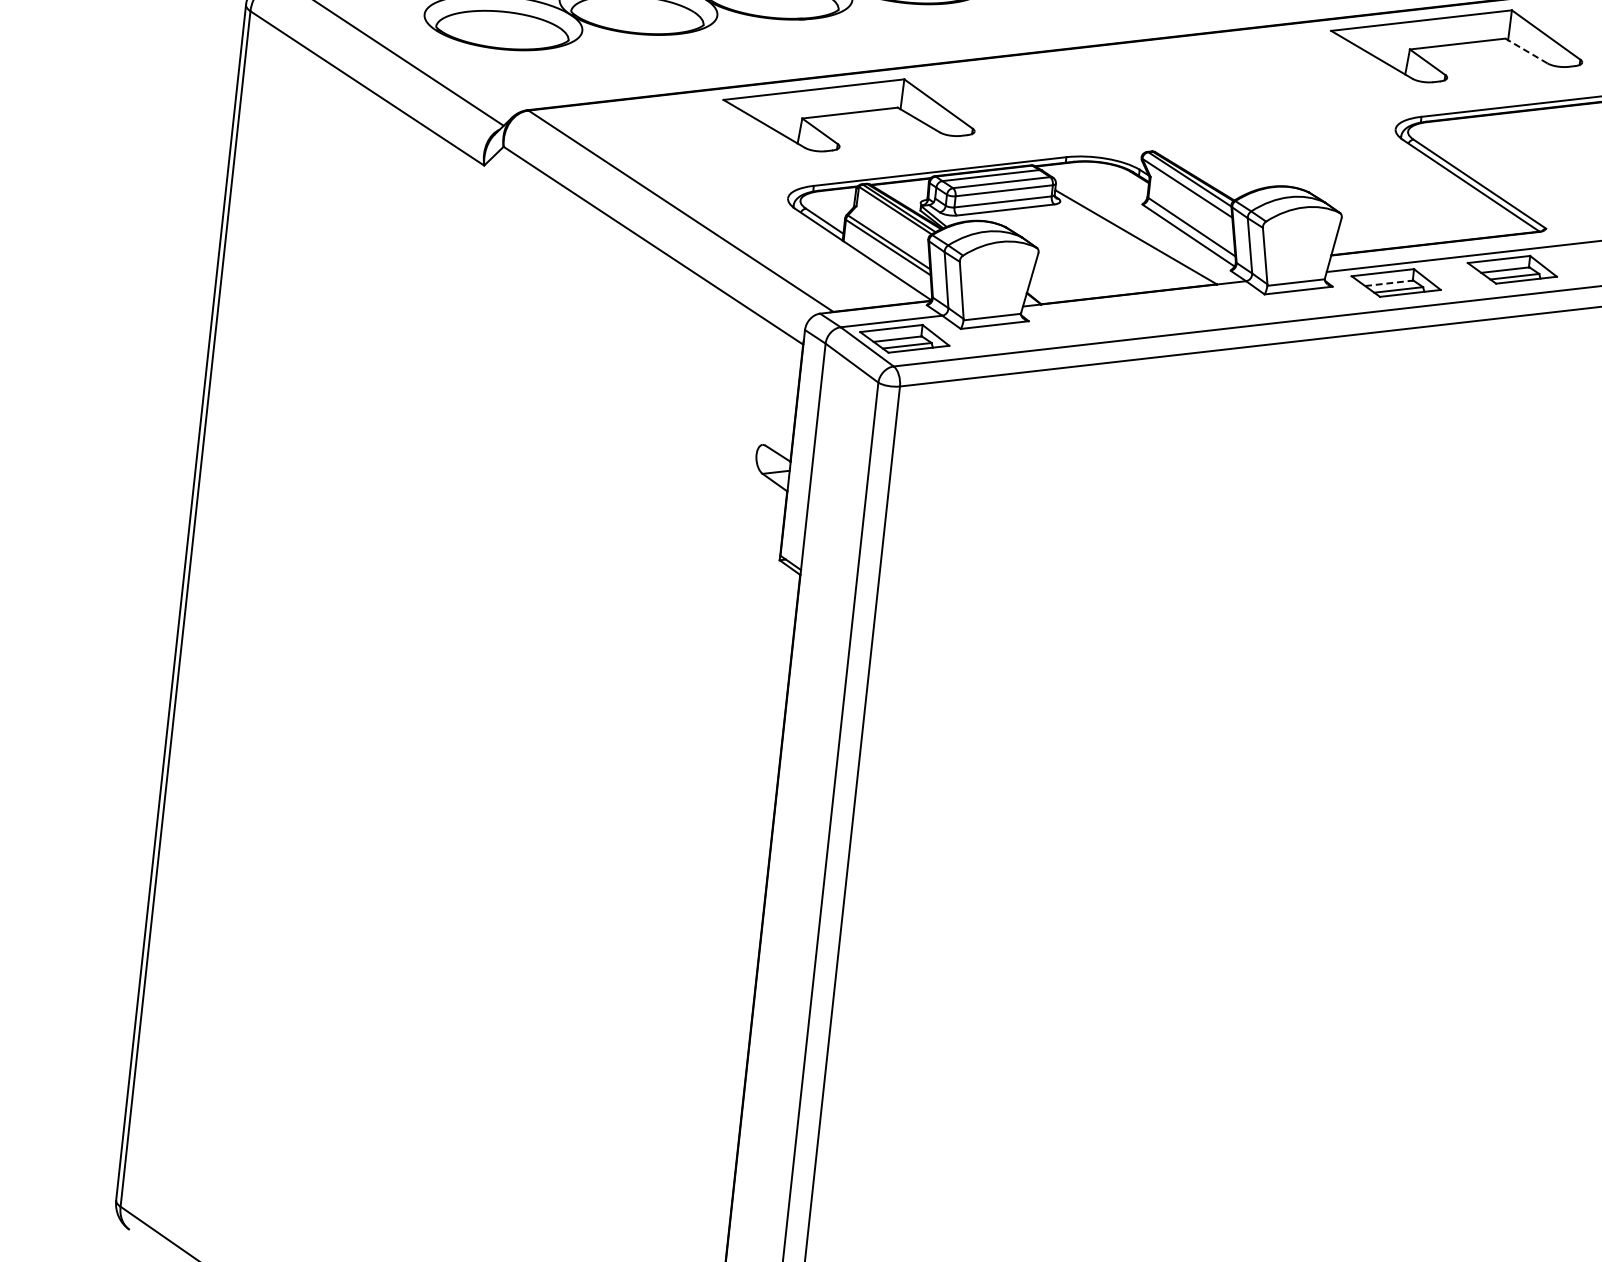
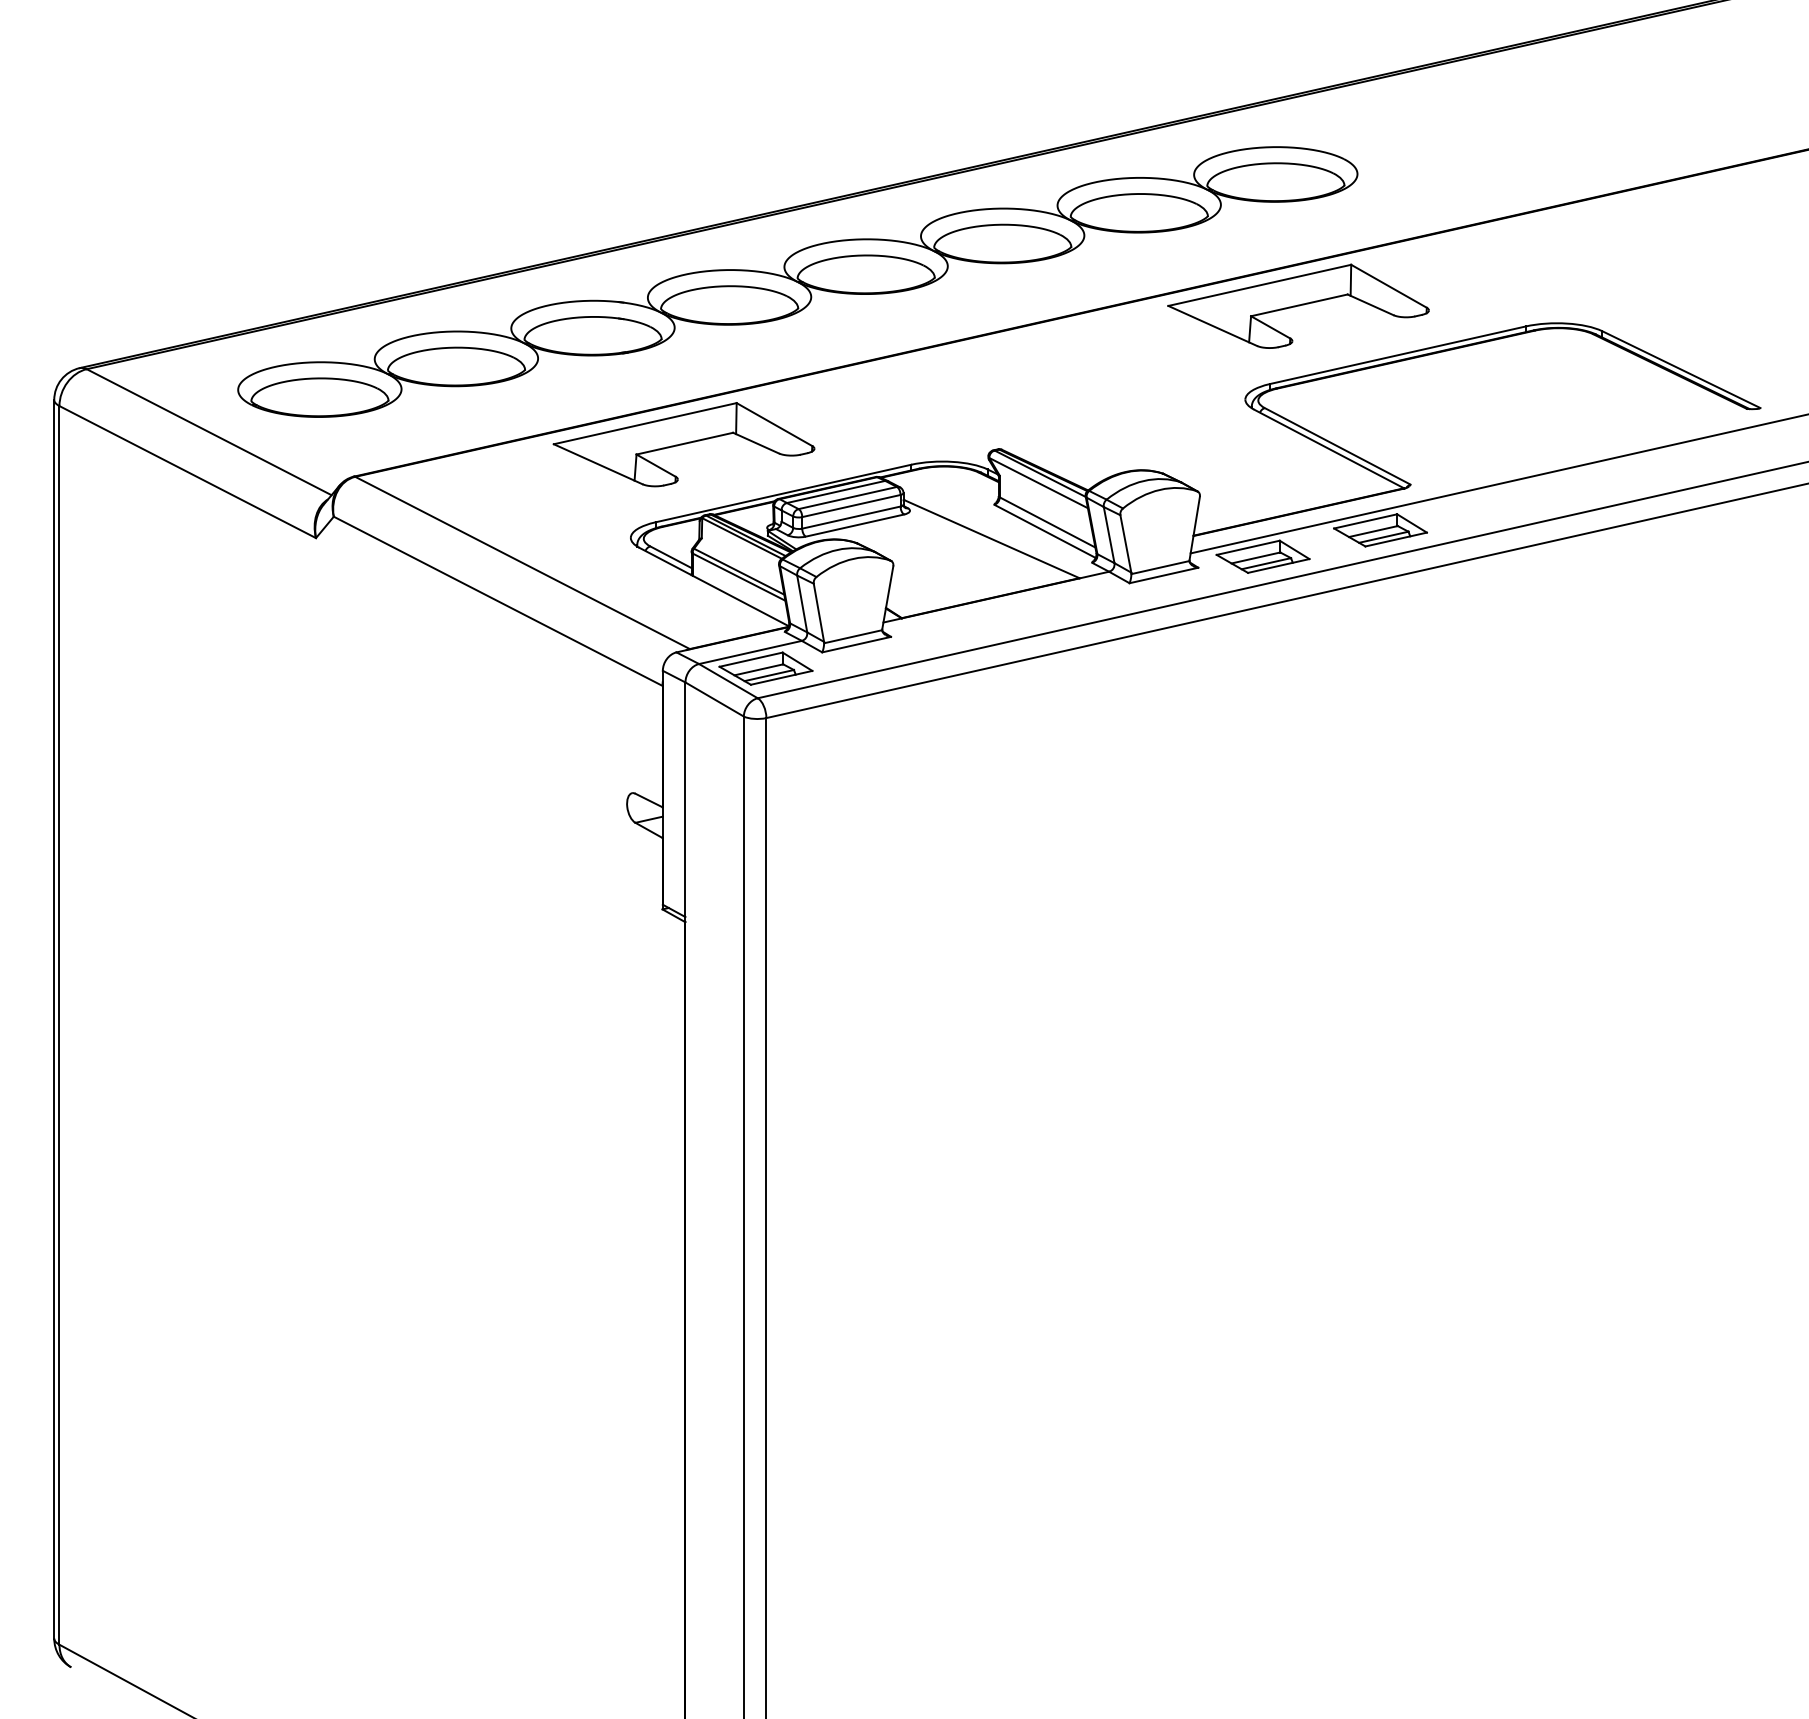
line: (1526, 50) -> (1370, 304), dashed -> solid
line: (1388, 283) -> (1255, 558), dashed -> solid

